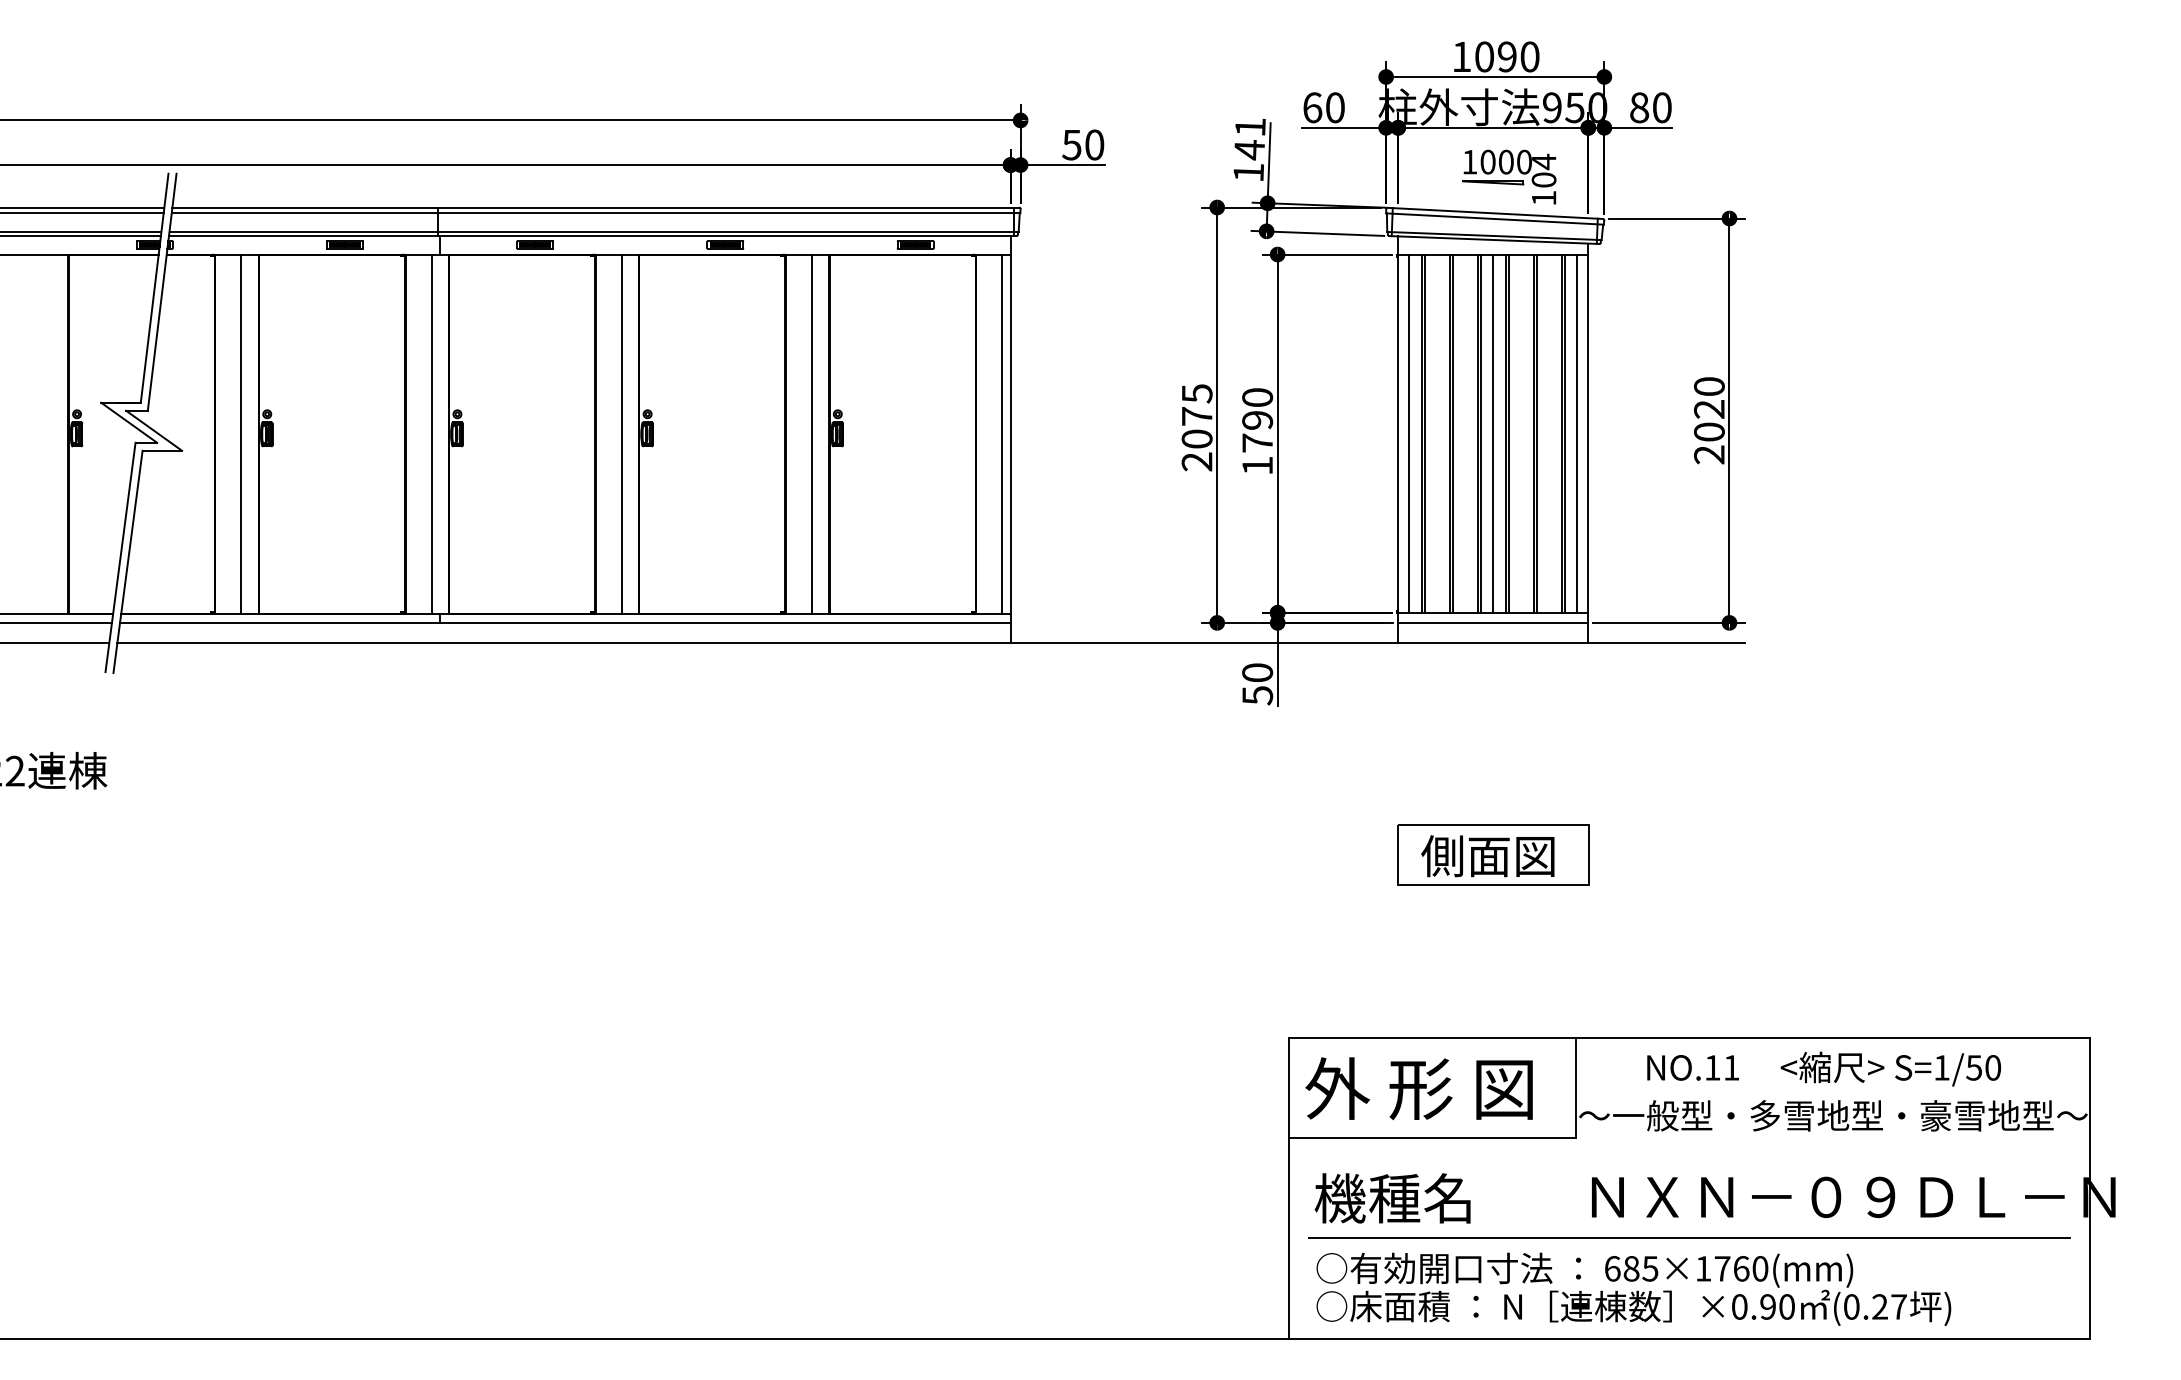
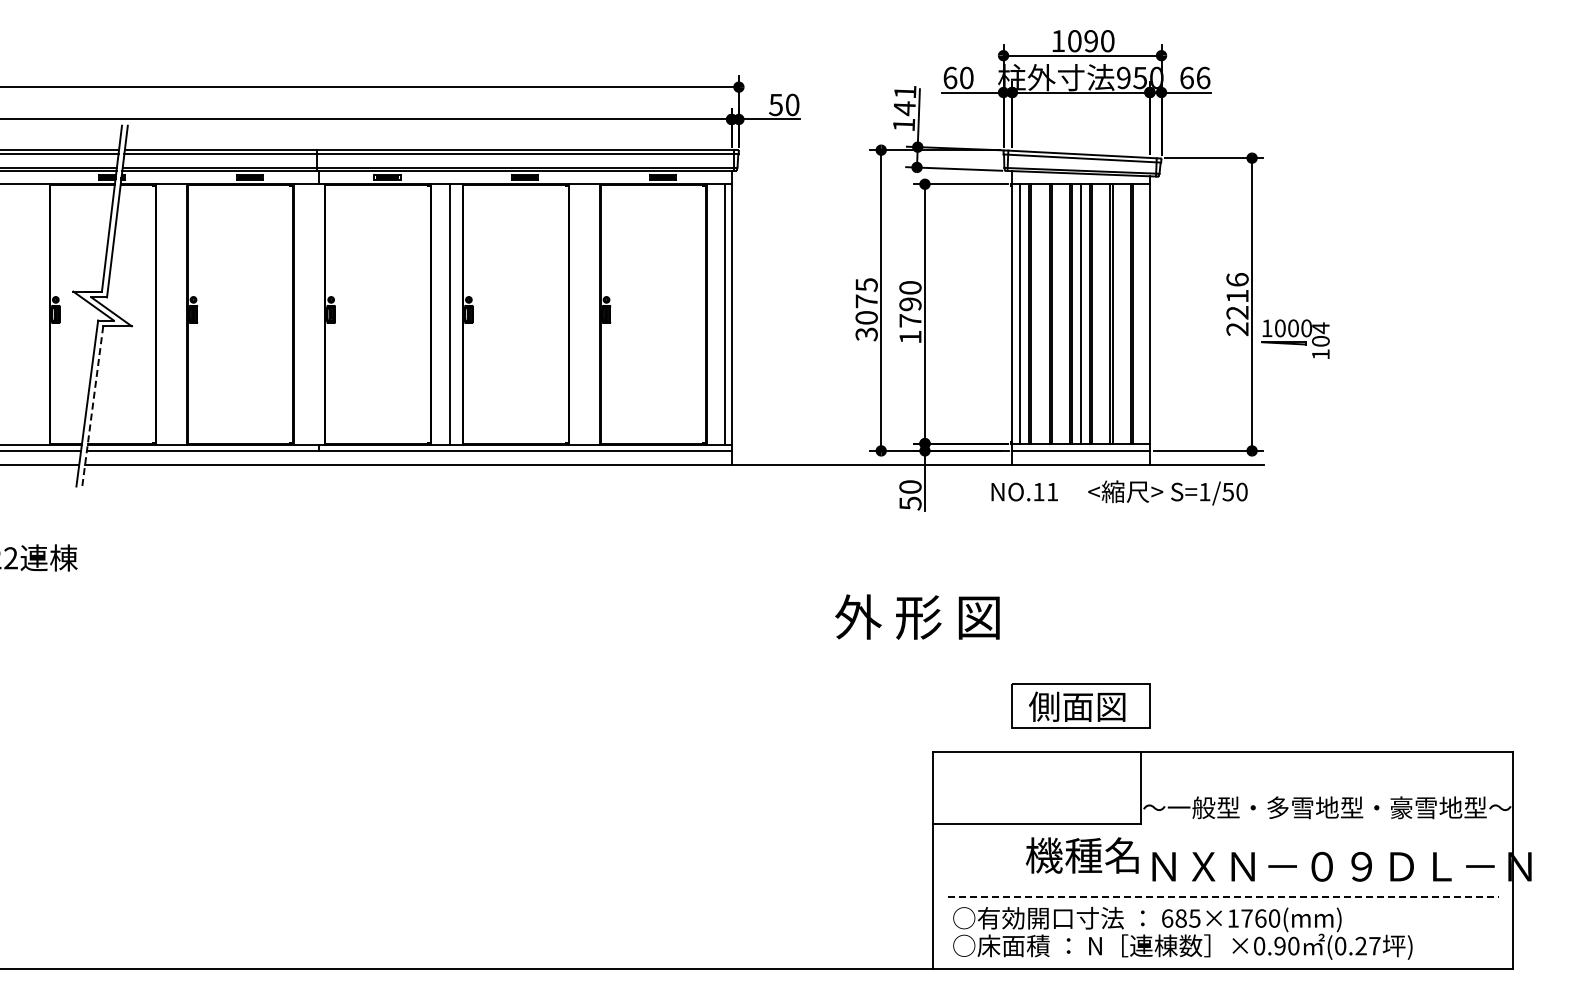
text: (1651, 107) -> (1195, 77), 80 -> 66
part: (1509, 176) -> (1295, 338), moved
text: (1709, 409) -> (1237, 296), 2020 -> 2216
line: (1576, 433) -> (1141, 313), removed
line: (241, 434) -> (174, 314), removed
line: (431, 434) -> (312, 314), removed
line: (811, 434) -> (587, 314), removed
text: (1196, 462) -> (866, 334), 2075 -> 3075
line: (127, 562) -> (92, 407), solid -> dashed
part: (1492, 854) -> (1080, 705), moved
text: (1823, 1068) -> (1119, 492), moved
text: (1419, 1087) -> (917, 616), moved
text: (1391, 1198) -> (1081, 855), moved
line: (1689, 1238) -> (1223, 896), solid -> dashed

